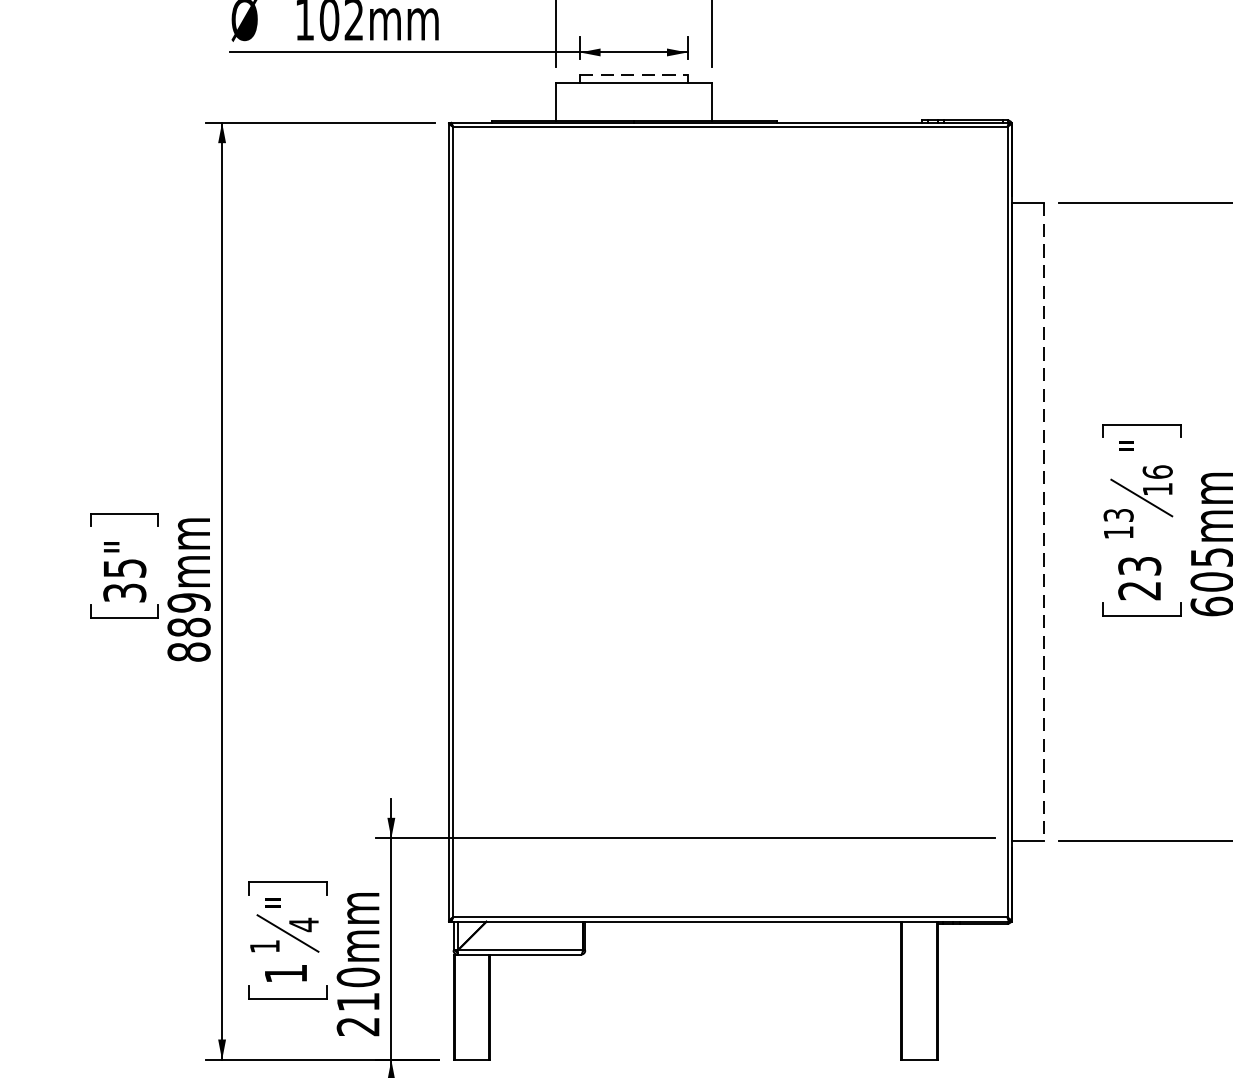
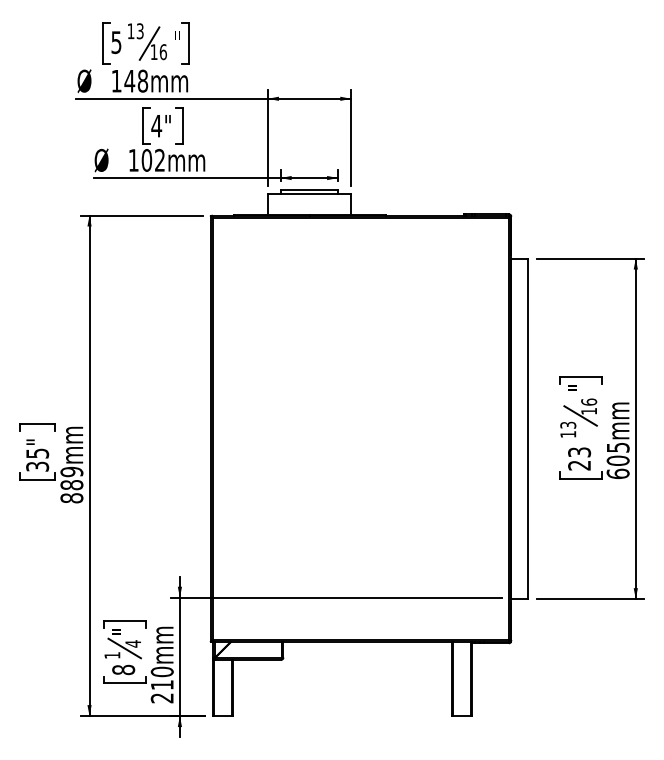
line: (634, 73) -> (309, 189), dashed -> solid
line: (1044, 523) -> (528, 429), dashed -> solid
text: (285, 972) -> (123, 669), 1 -> 8

